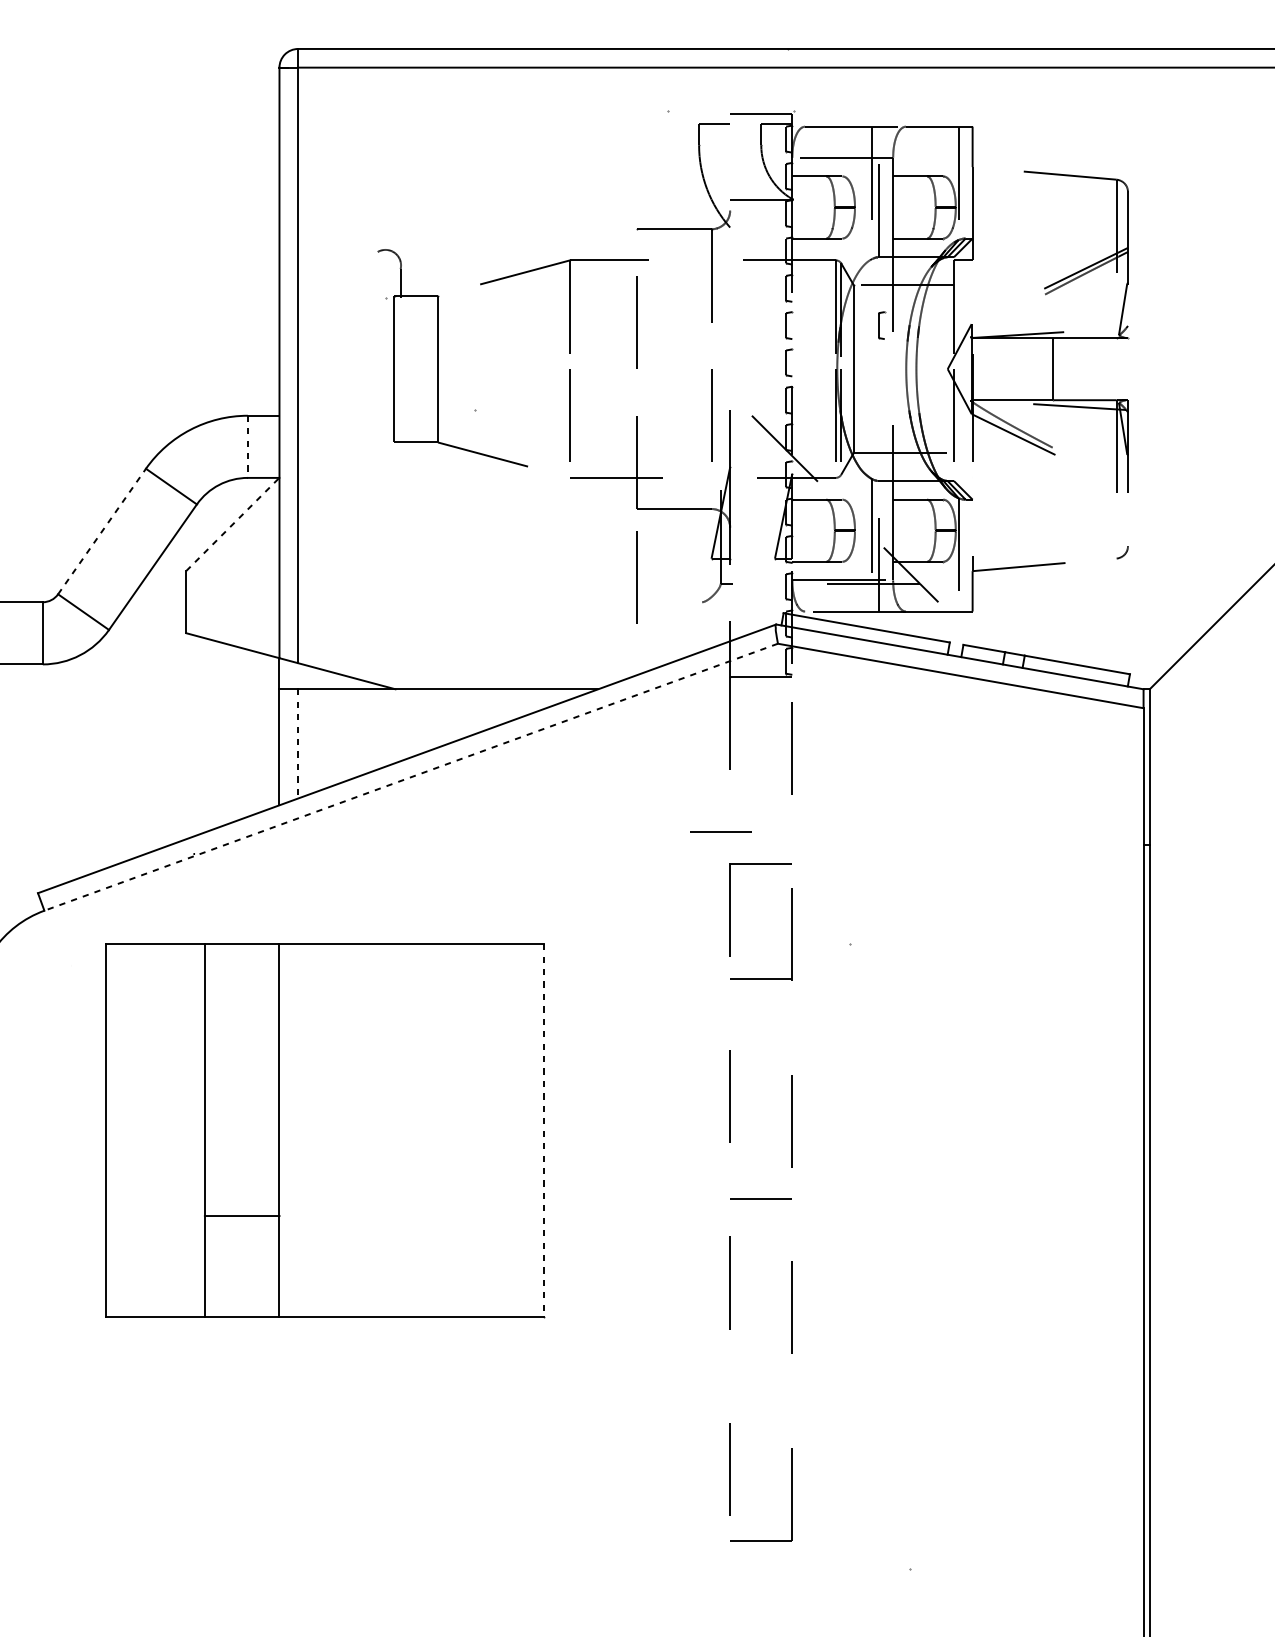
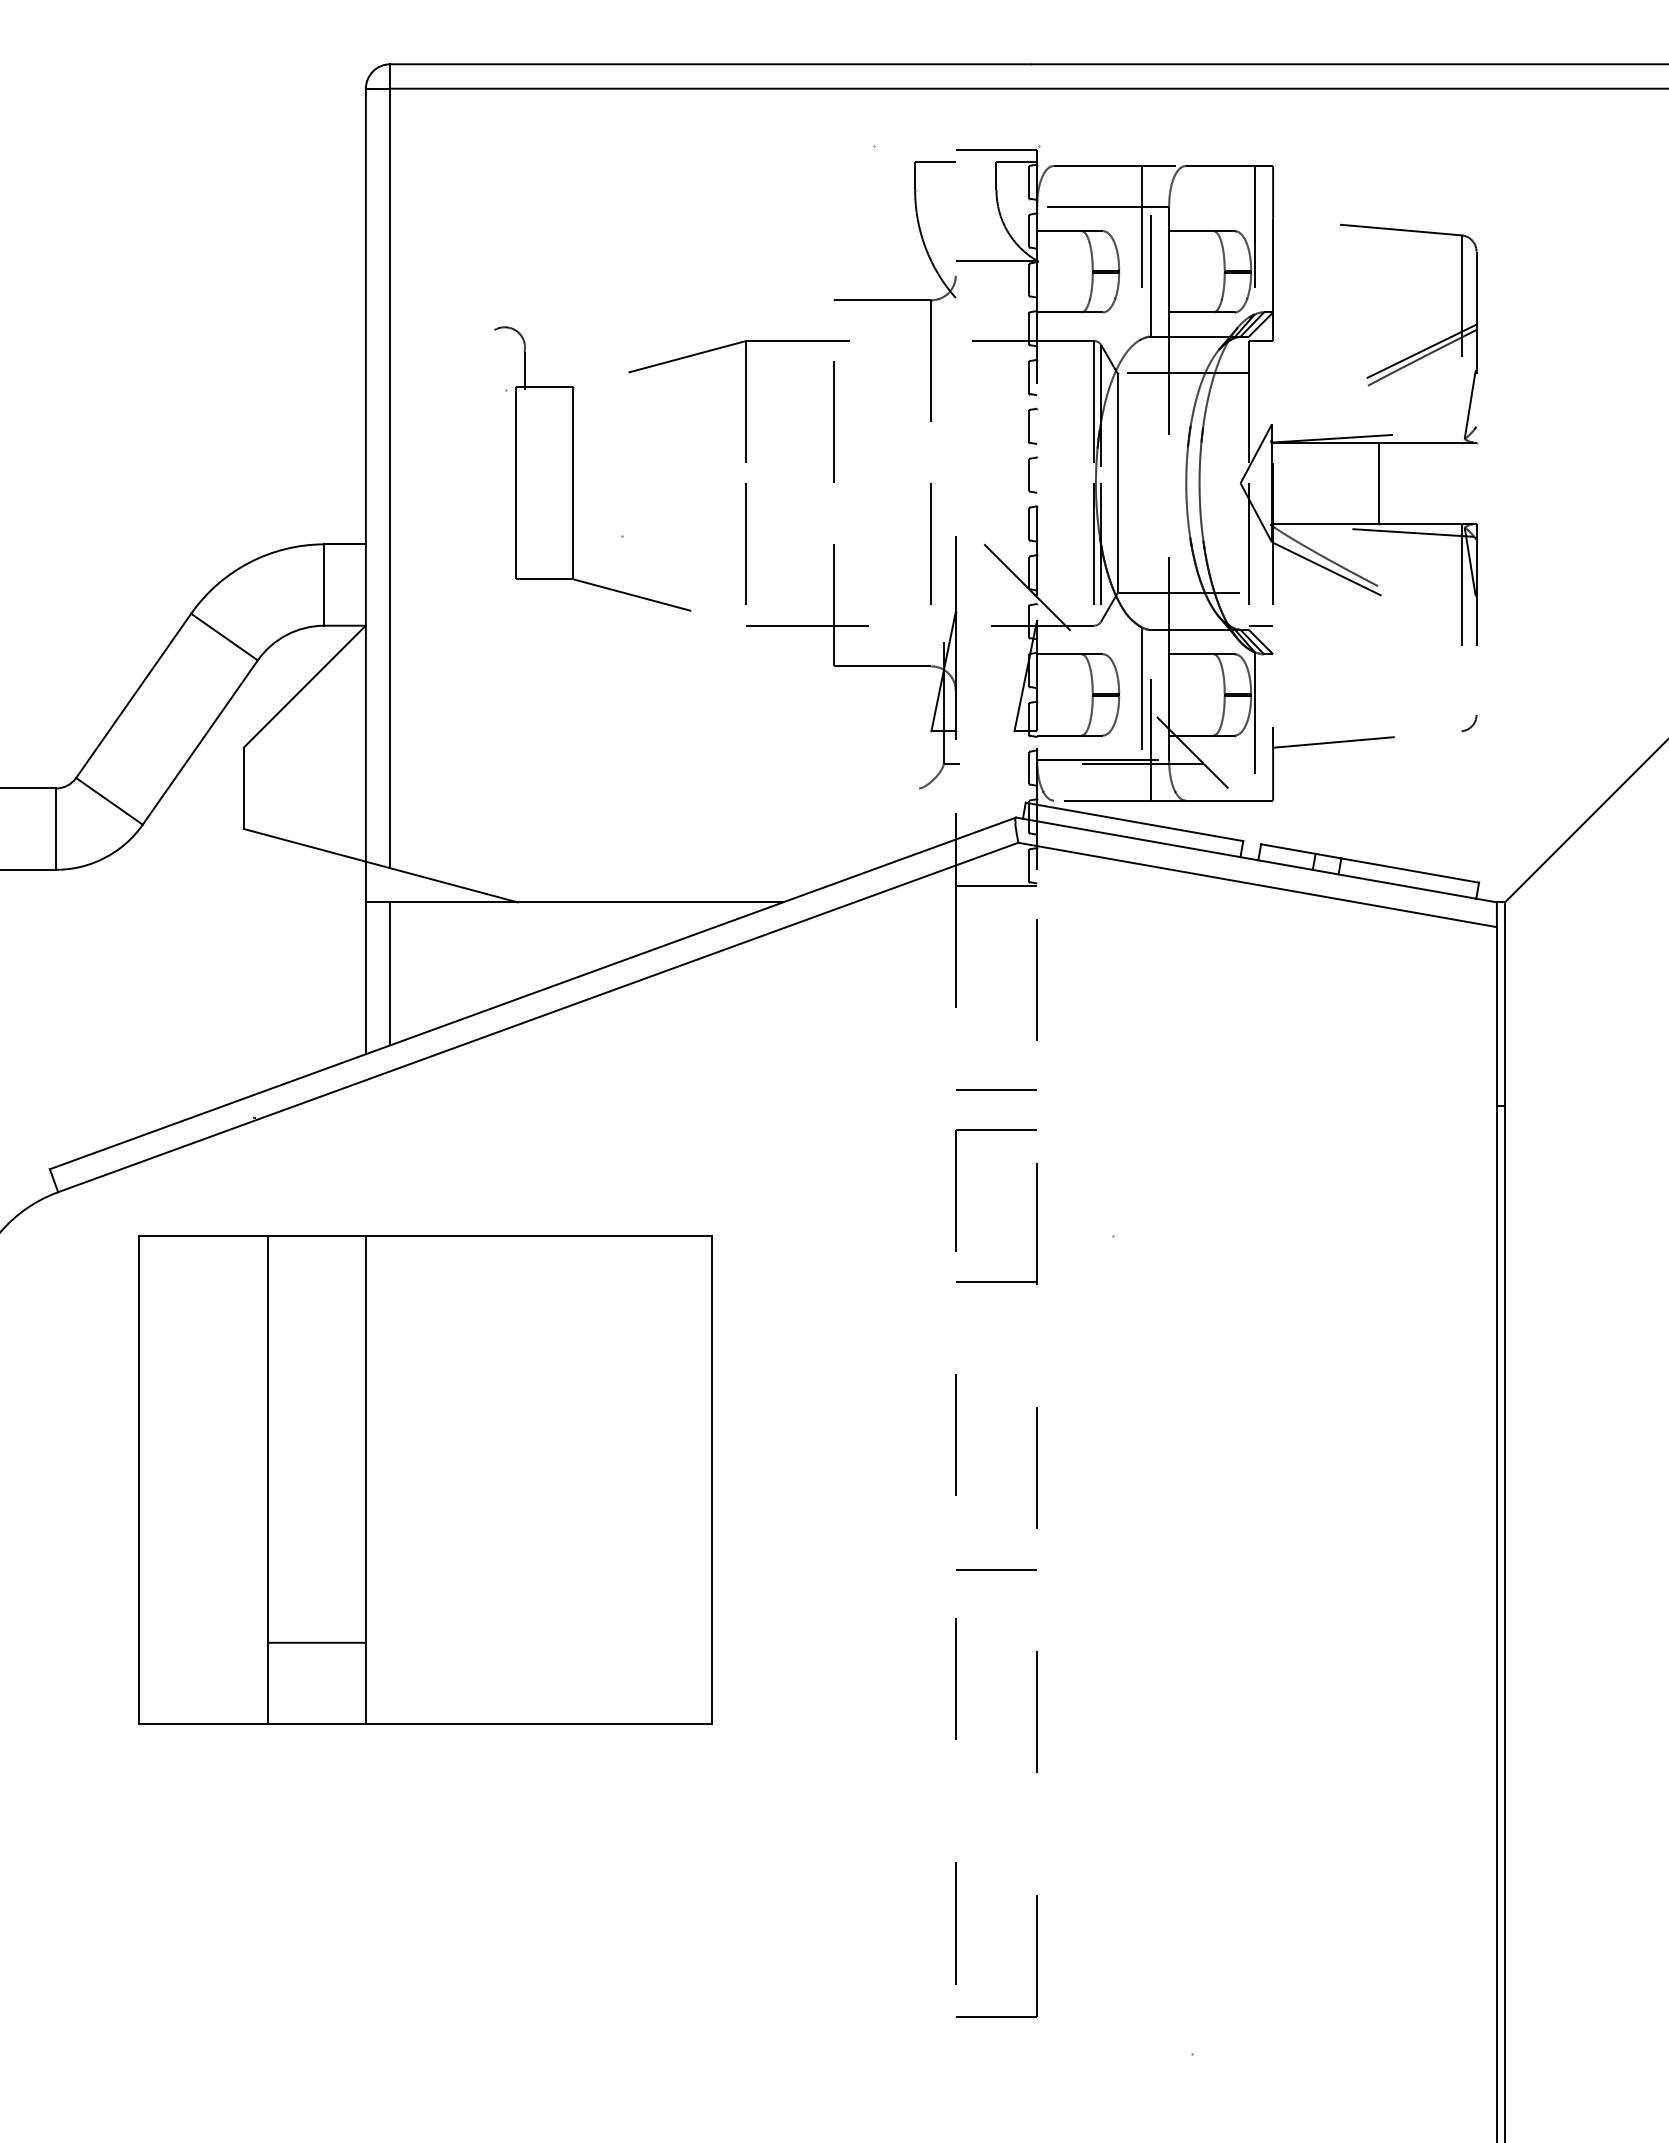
part: (881, 324) -> (1154, 425), removed
line: (247, 447) -> (324, 585), dashed -> solid
line: (962, 477) -> (1260, 625), added
line: (233, 524) -> (305, 686), dashed -> solid
line: (101, 531) -> (133, 695), dashed -> solid
line: (636, 577) -> (833, 755), removed
line: (298, 744) -> (390, 974), dashed -> solid
line: (411, 777) -> (538, 1017), dashed -> solid
line: (720, 832) -> (996, 1089), moved
line: (543, 1130) -> (711, 1480), dashed -> solid
line: (241, 1215) -> (316, 1642), moved

